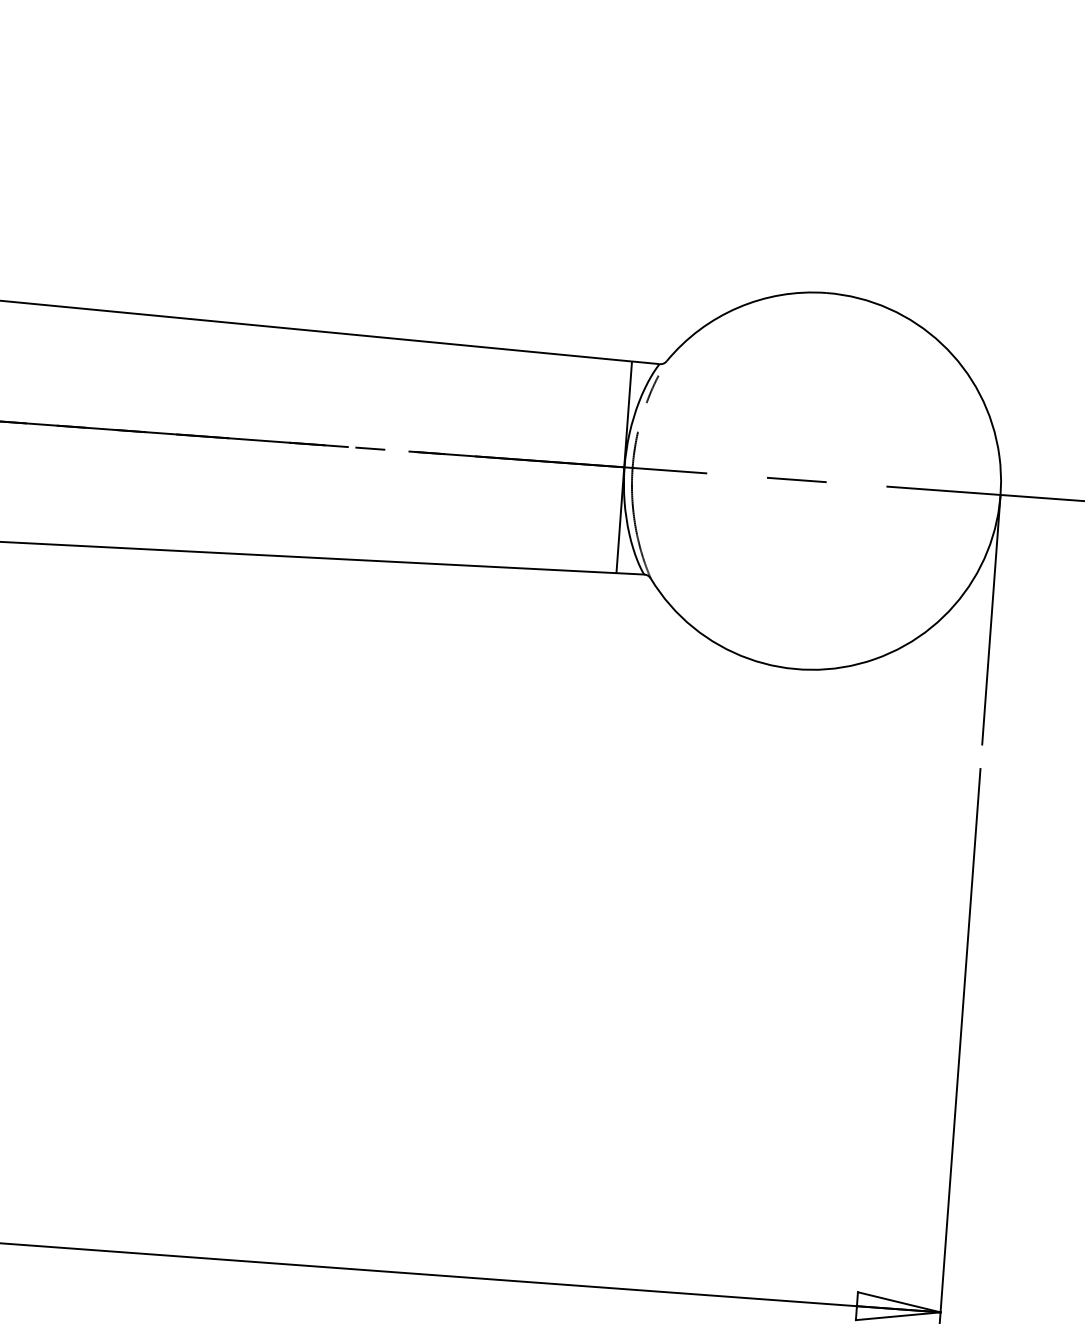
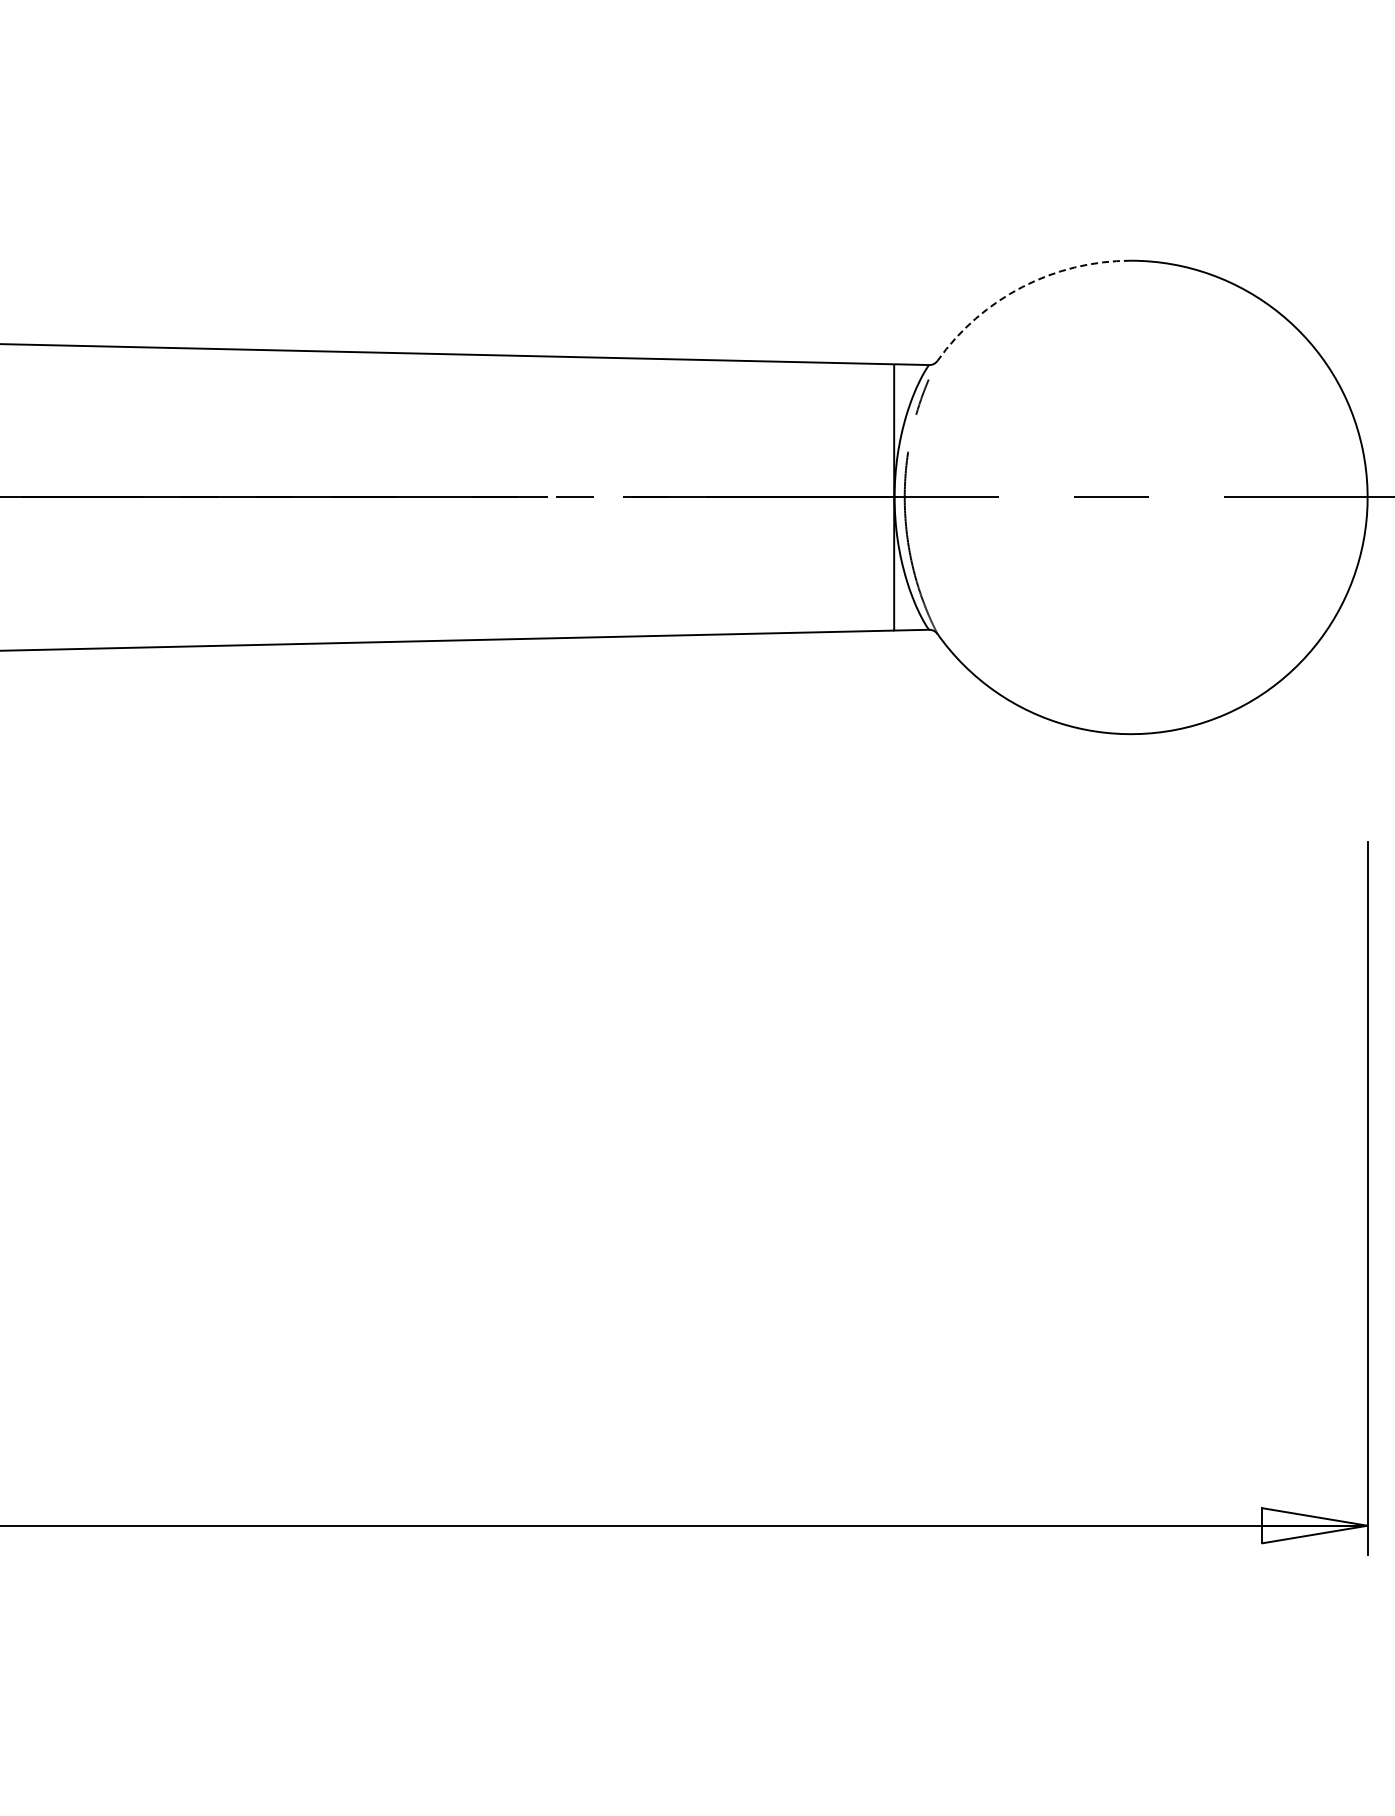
arc: (738, 307) -> (1022, 287), solid -> dashed
line: (991, 619) -> (1367, 654), removed

